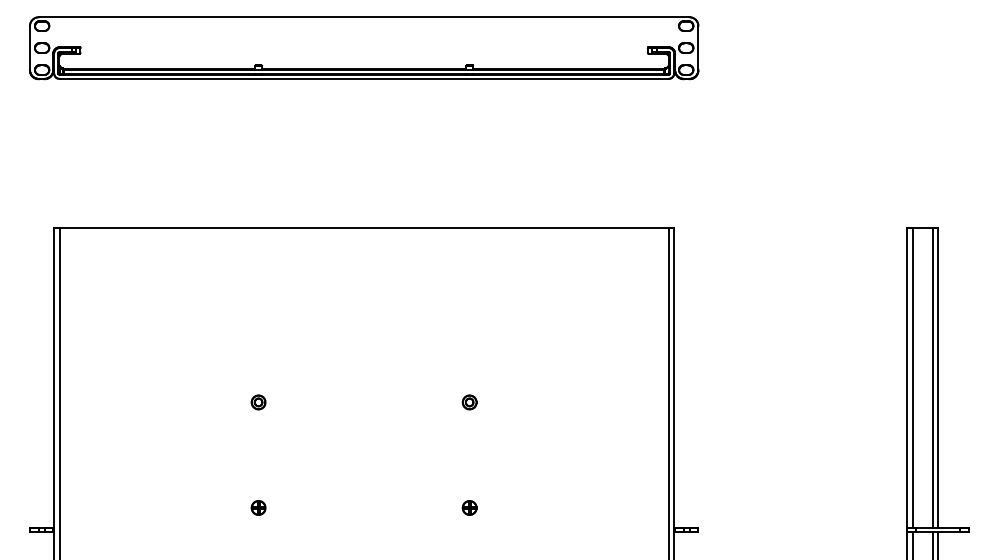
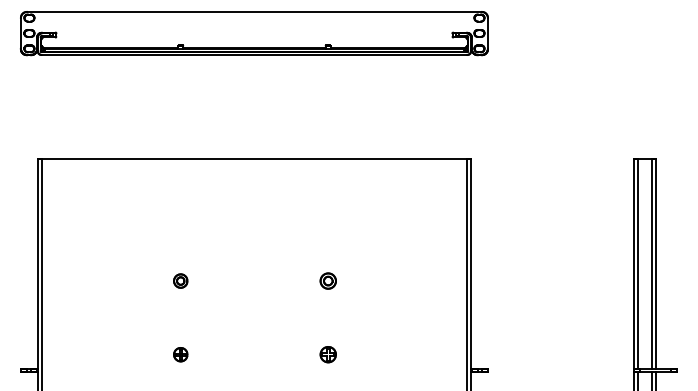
part: (258, 401) -> (180, 280), size x1.4
part: (468, 401) -> (327, 280), size x1.6
part: (258, 507) -> (180, 354), size x1.4
part: (468, 507) -> (327, 354), size x1.6

